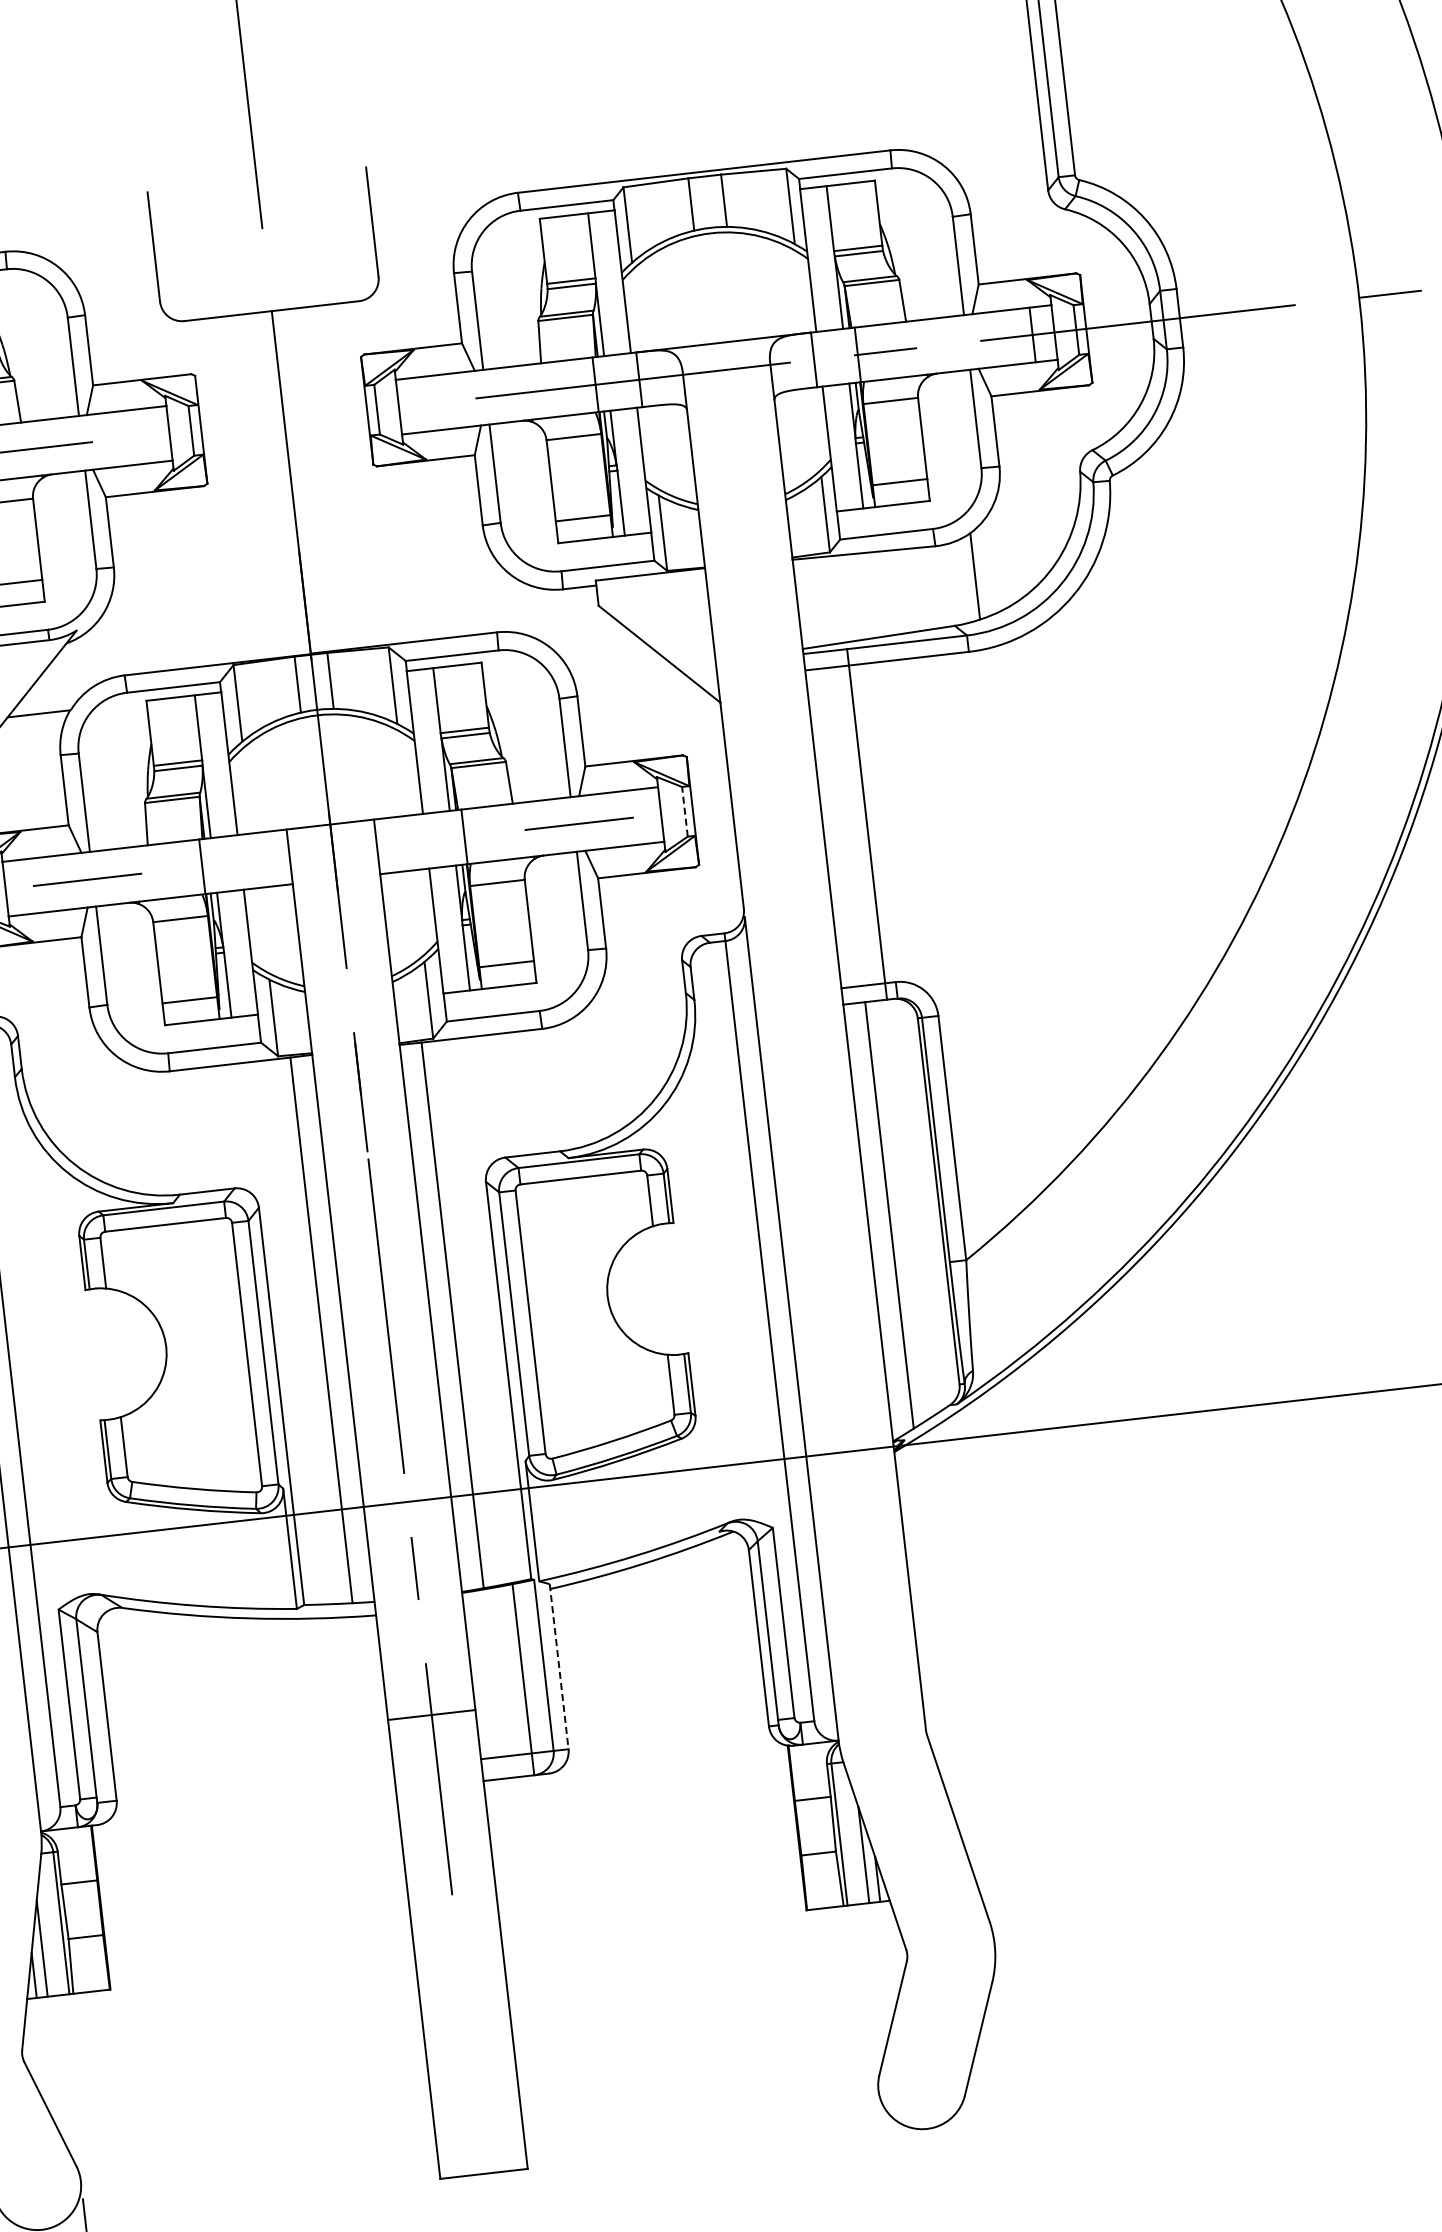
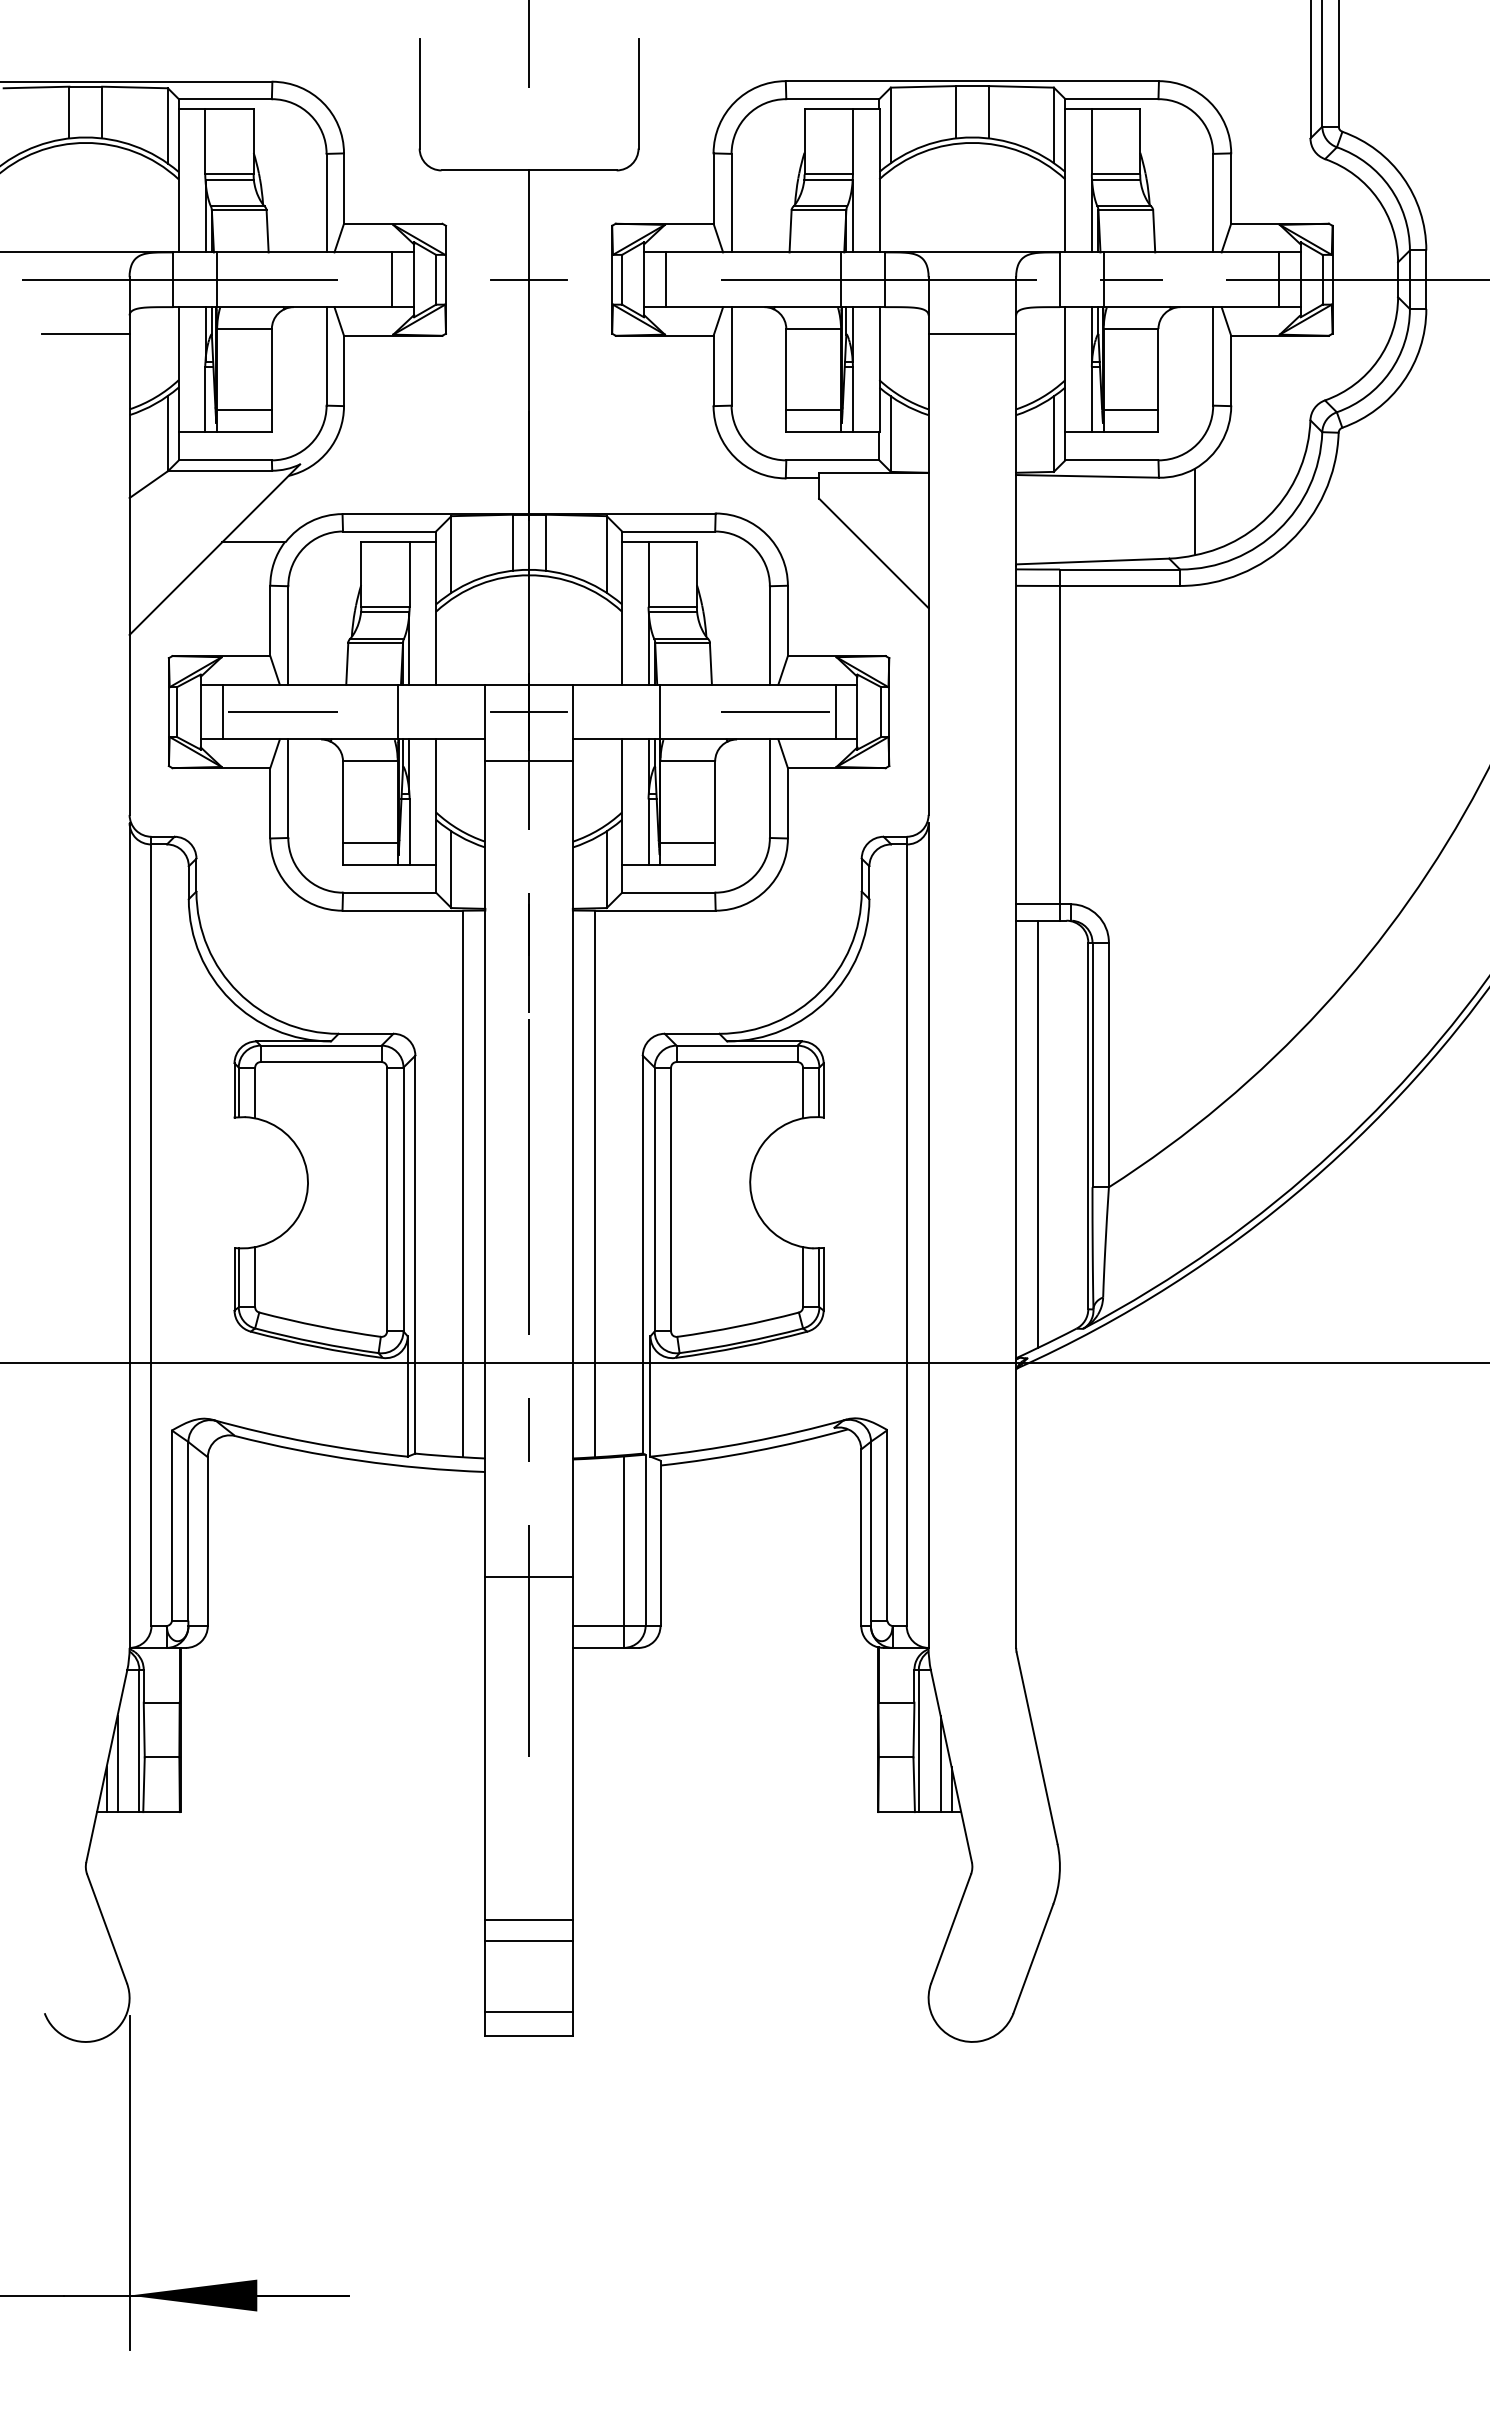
line: (420, 404) -> (665, 279), added
line: (283, 420) -> (528, 279), added
line: (733, 424) -> (972, 334), added
line: (147, 435) -> (392, 279), added
line: (685, 812) -> (881, 712), dashed -> solid
line: (639, 816) -> (835, 711), added
line: (332, 852) -> (528, 712), added
line: (27, 886) -> (222, 711), added
line: (338, 901) -> (528, 761), added
line: (559, 1666) -> (660, 1543), dashed -> solid
line: (470, 2057) -> (528, 1919), added
line: (472, 2079) -> (528, 1941), added
line: (480, 2150) -> (528, 2012), added

